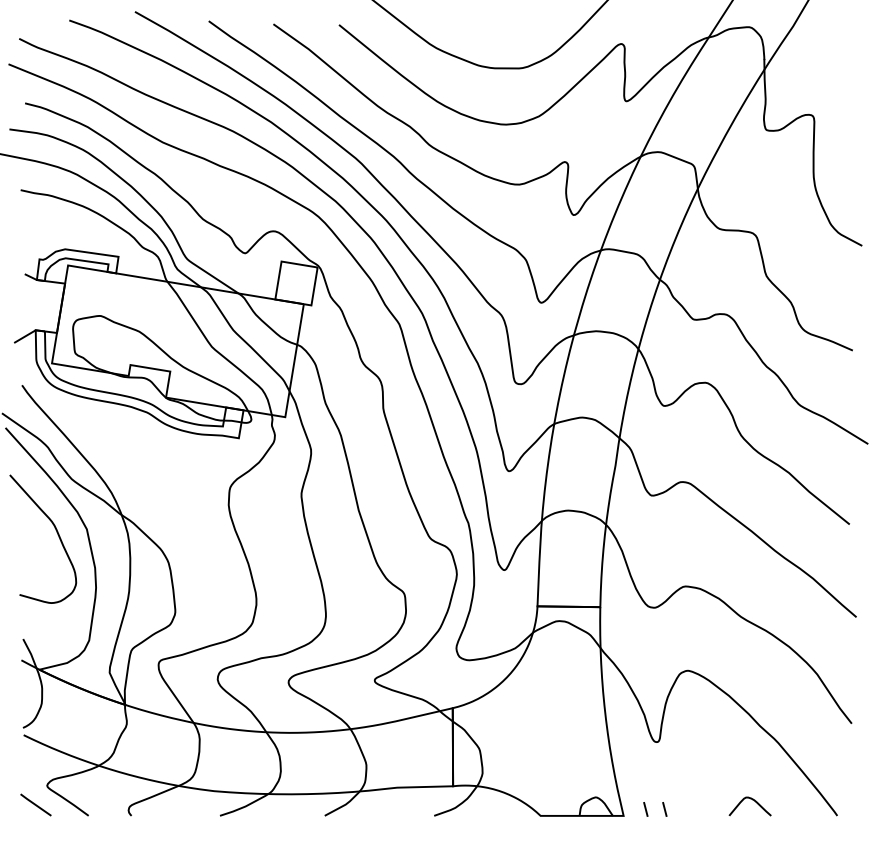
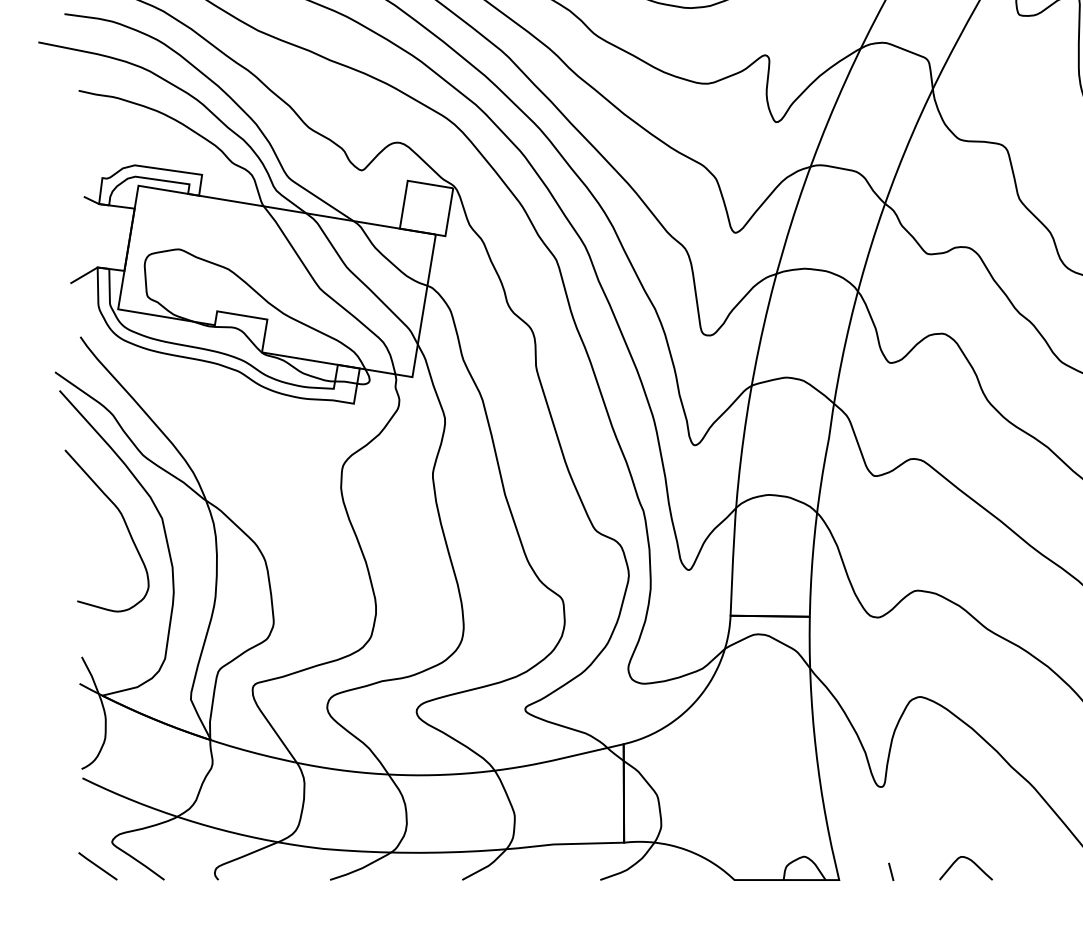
curve: (752, 800) -> (968, 860), moved
line: (645, 809) -> (866, 871), removed

